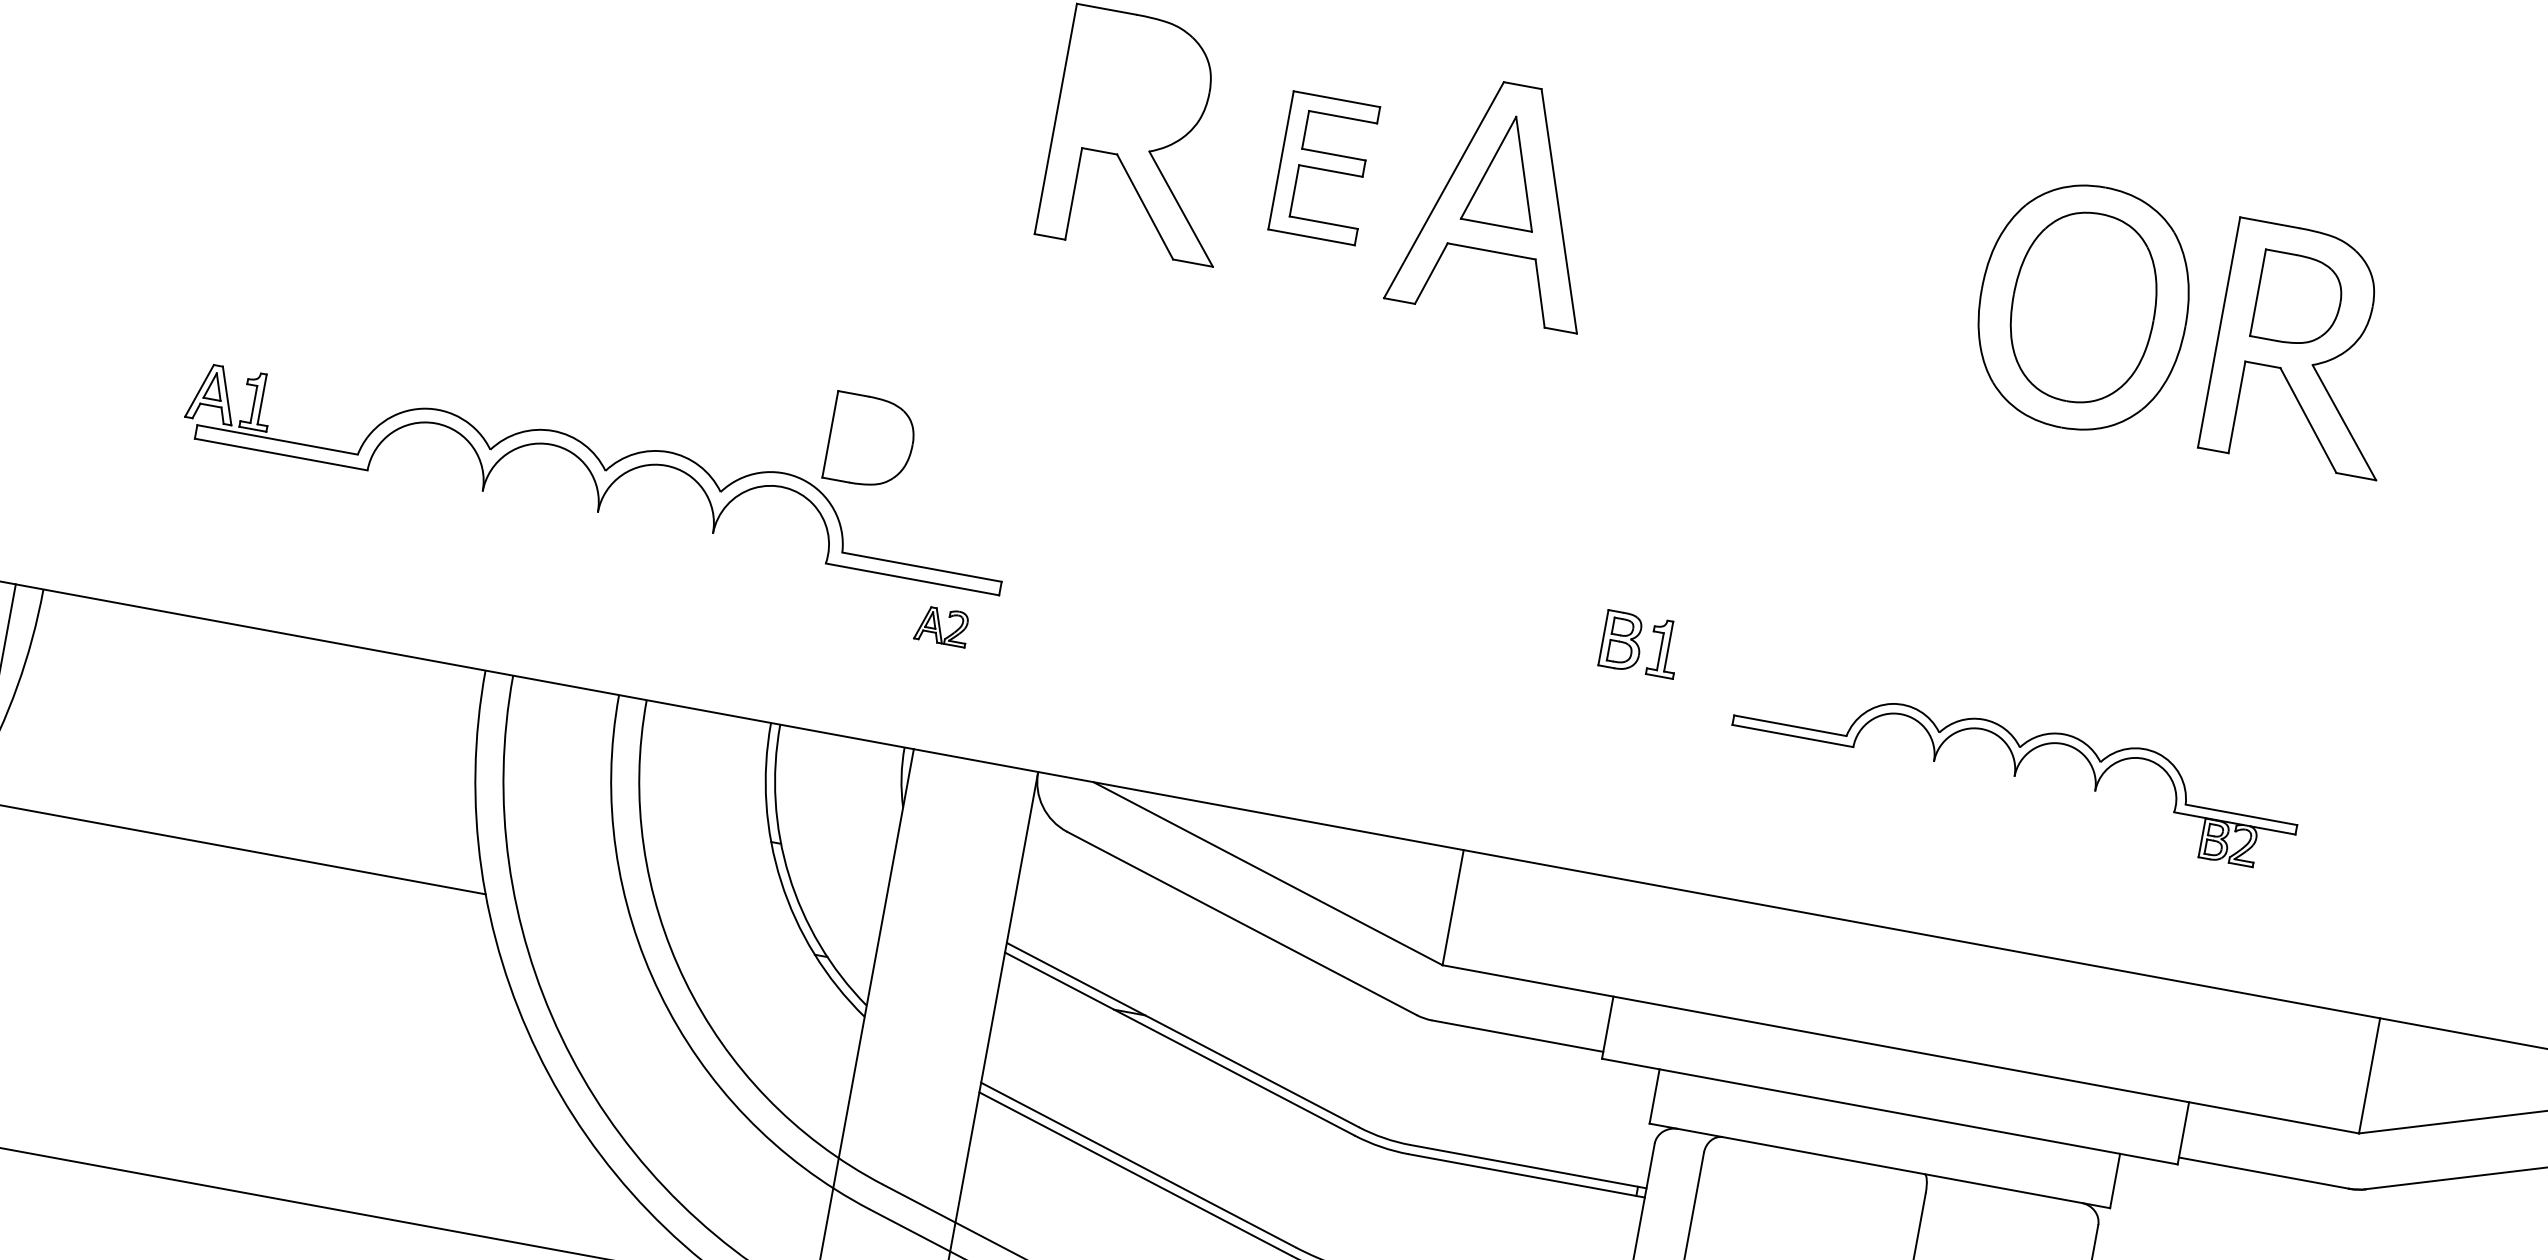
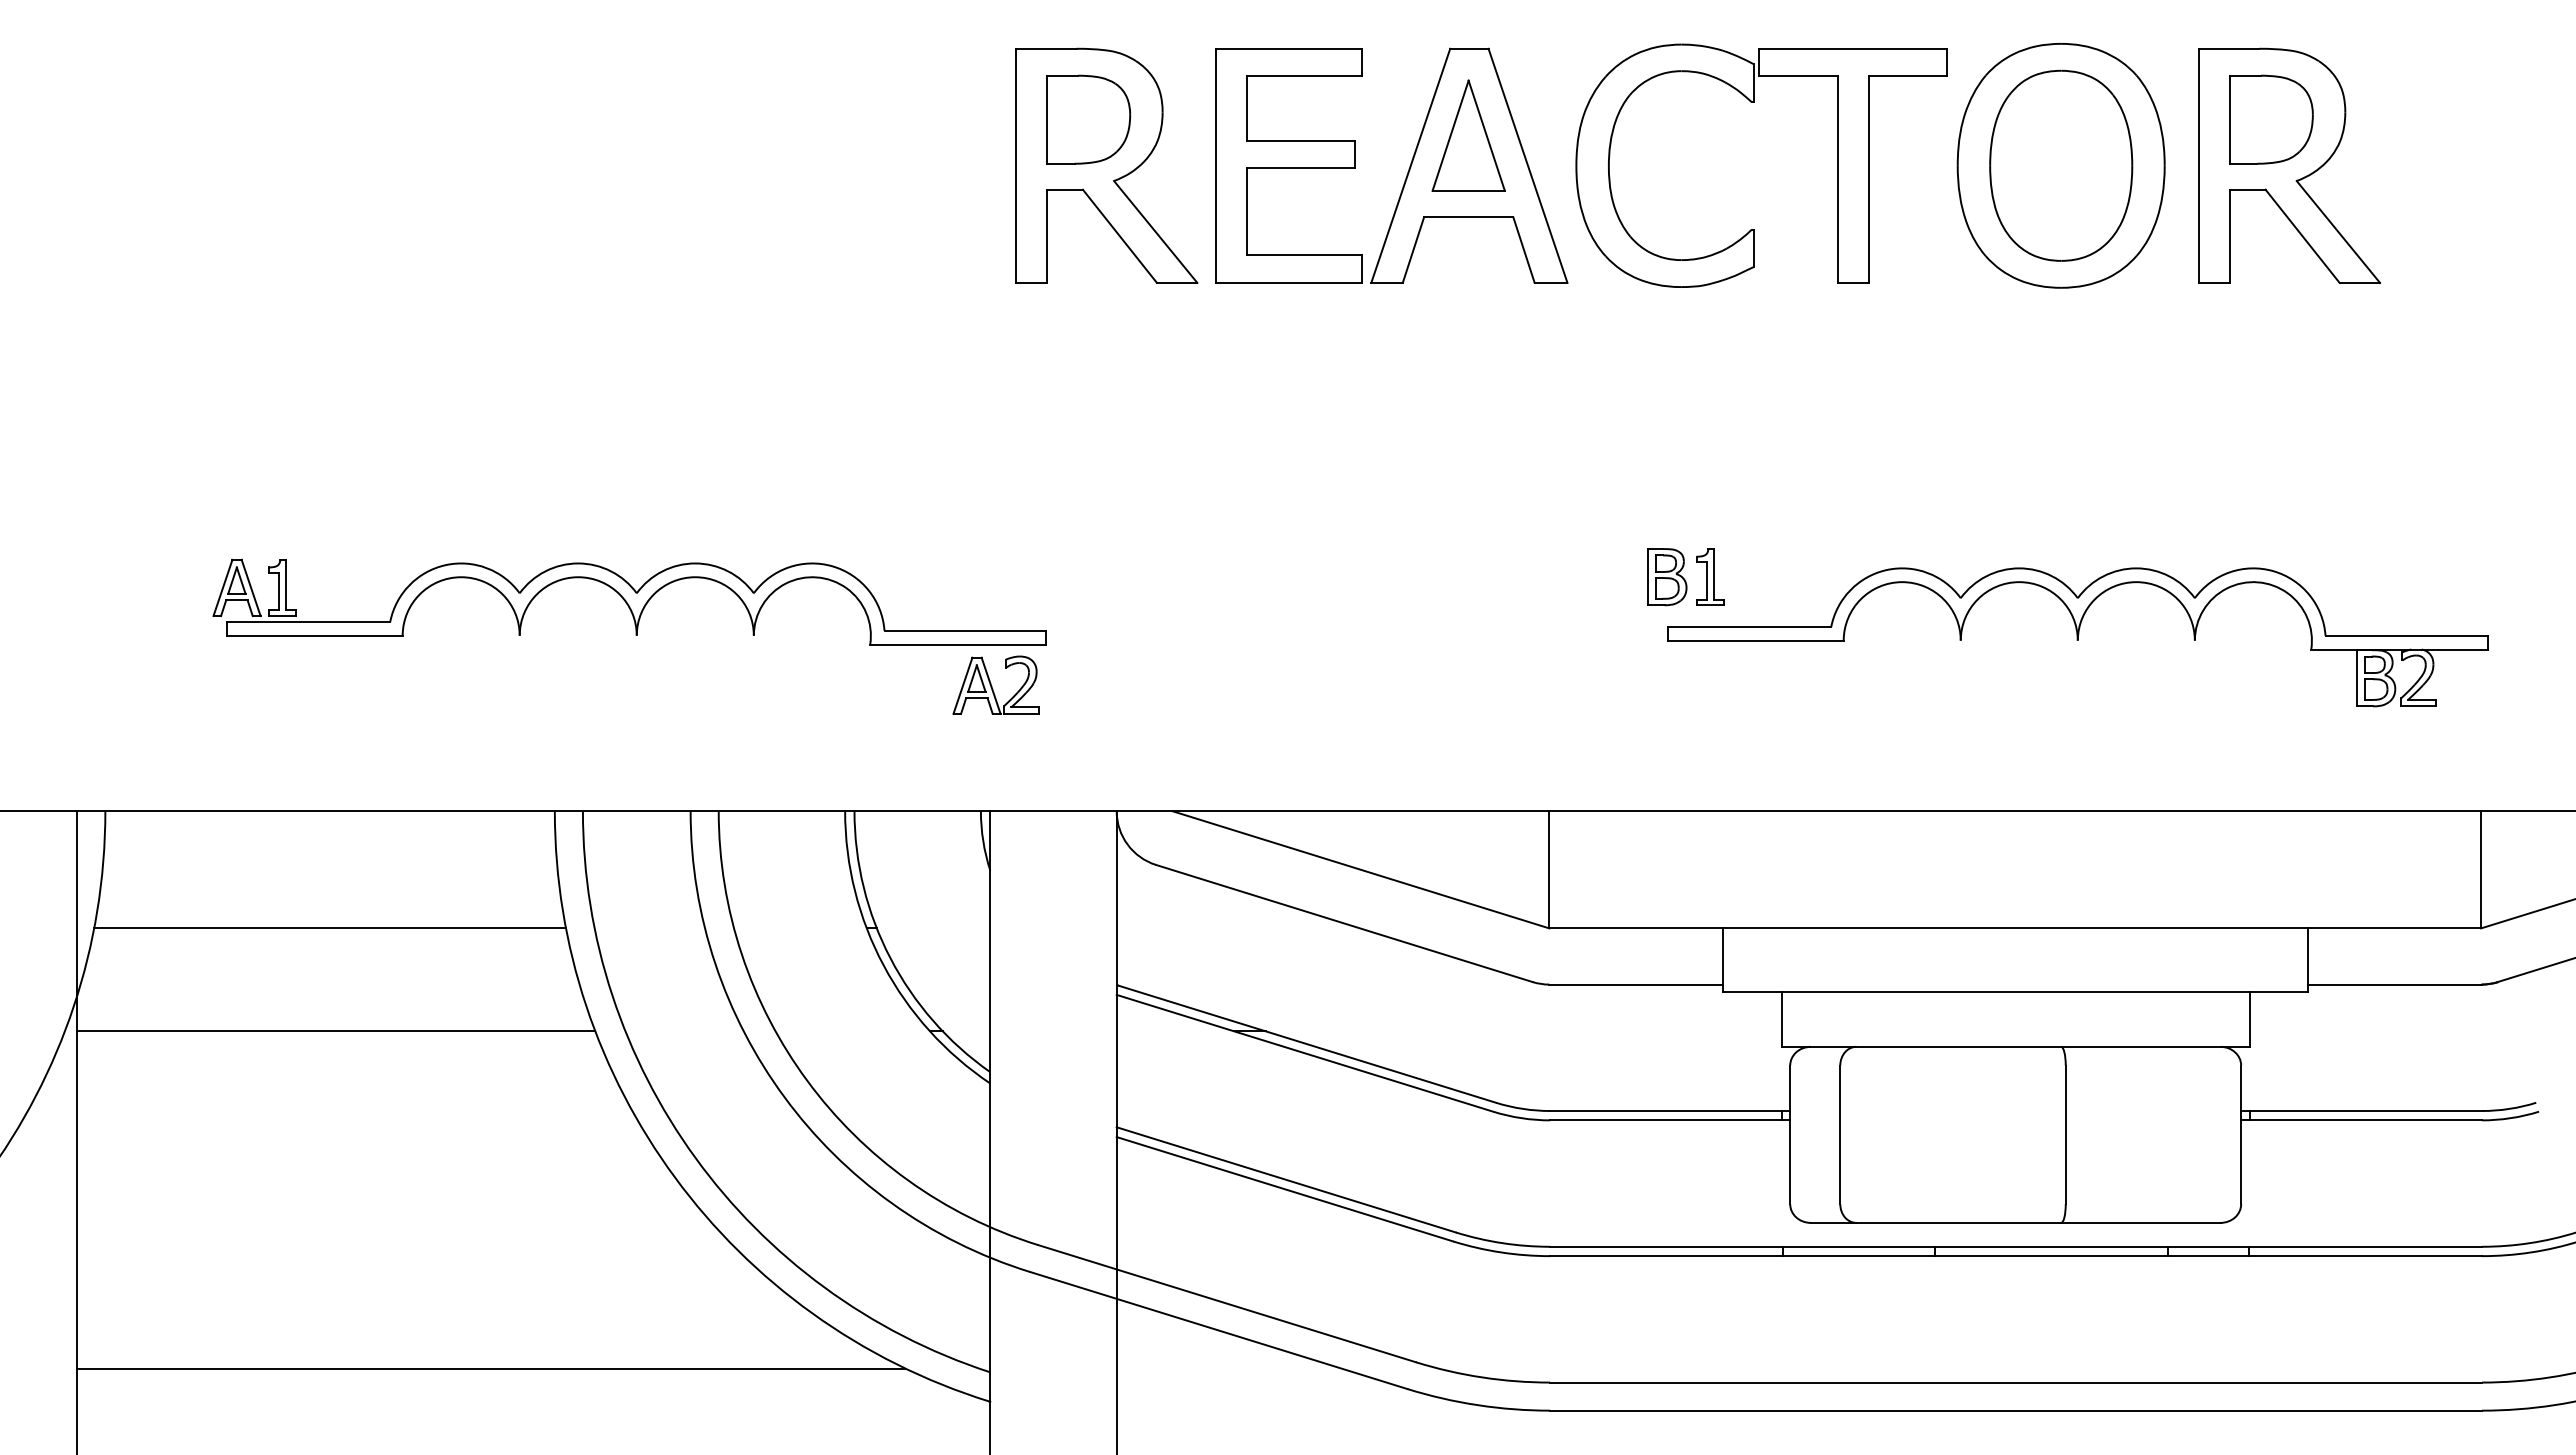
part: (1323, 167) -> (1288, 165), size x1.67
part: (1793, 189) -> (1754, 102), added
part: (870, 441) -> (1088, 119), moved
part: (941, 625) -> (995, 684), size x1.67
line: (243, 745) -> (330, 928), added
part: (2014, 774) -> (2077, 637), size x1.43

